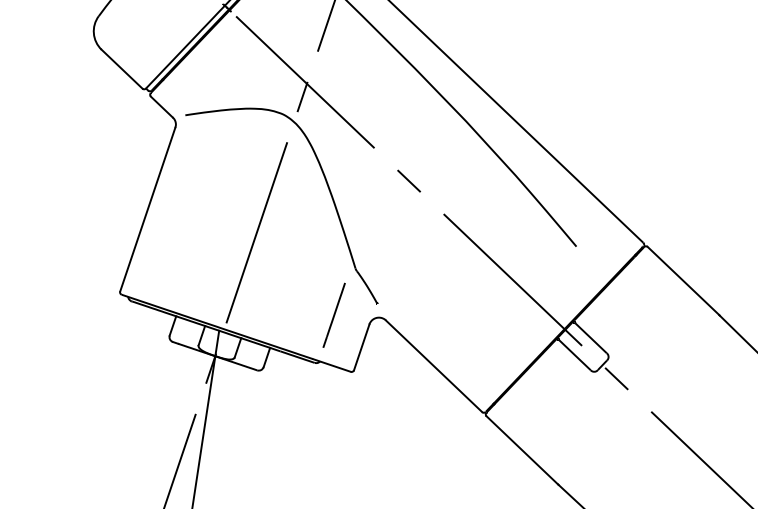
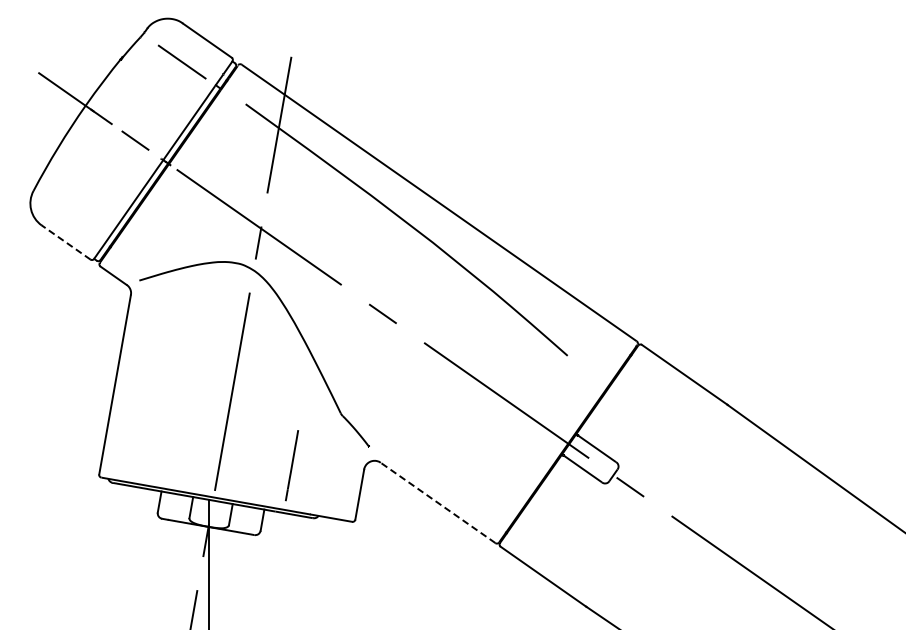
line: (122, 69) -> (66, 242), solid -> dashed
line: (333, 315) -> (291, 465), moved
line: (434, 365) -> (438, 502), solid -> dashed

